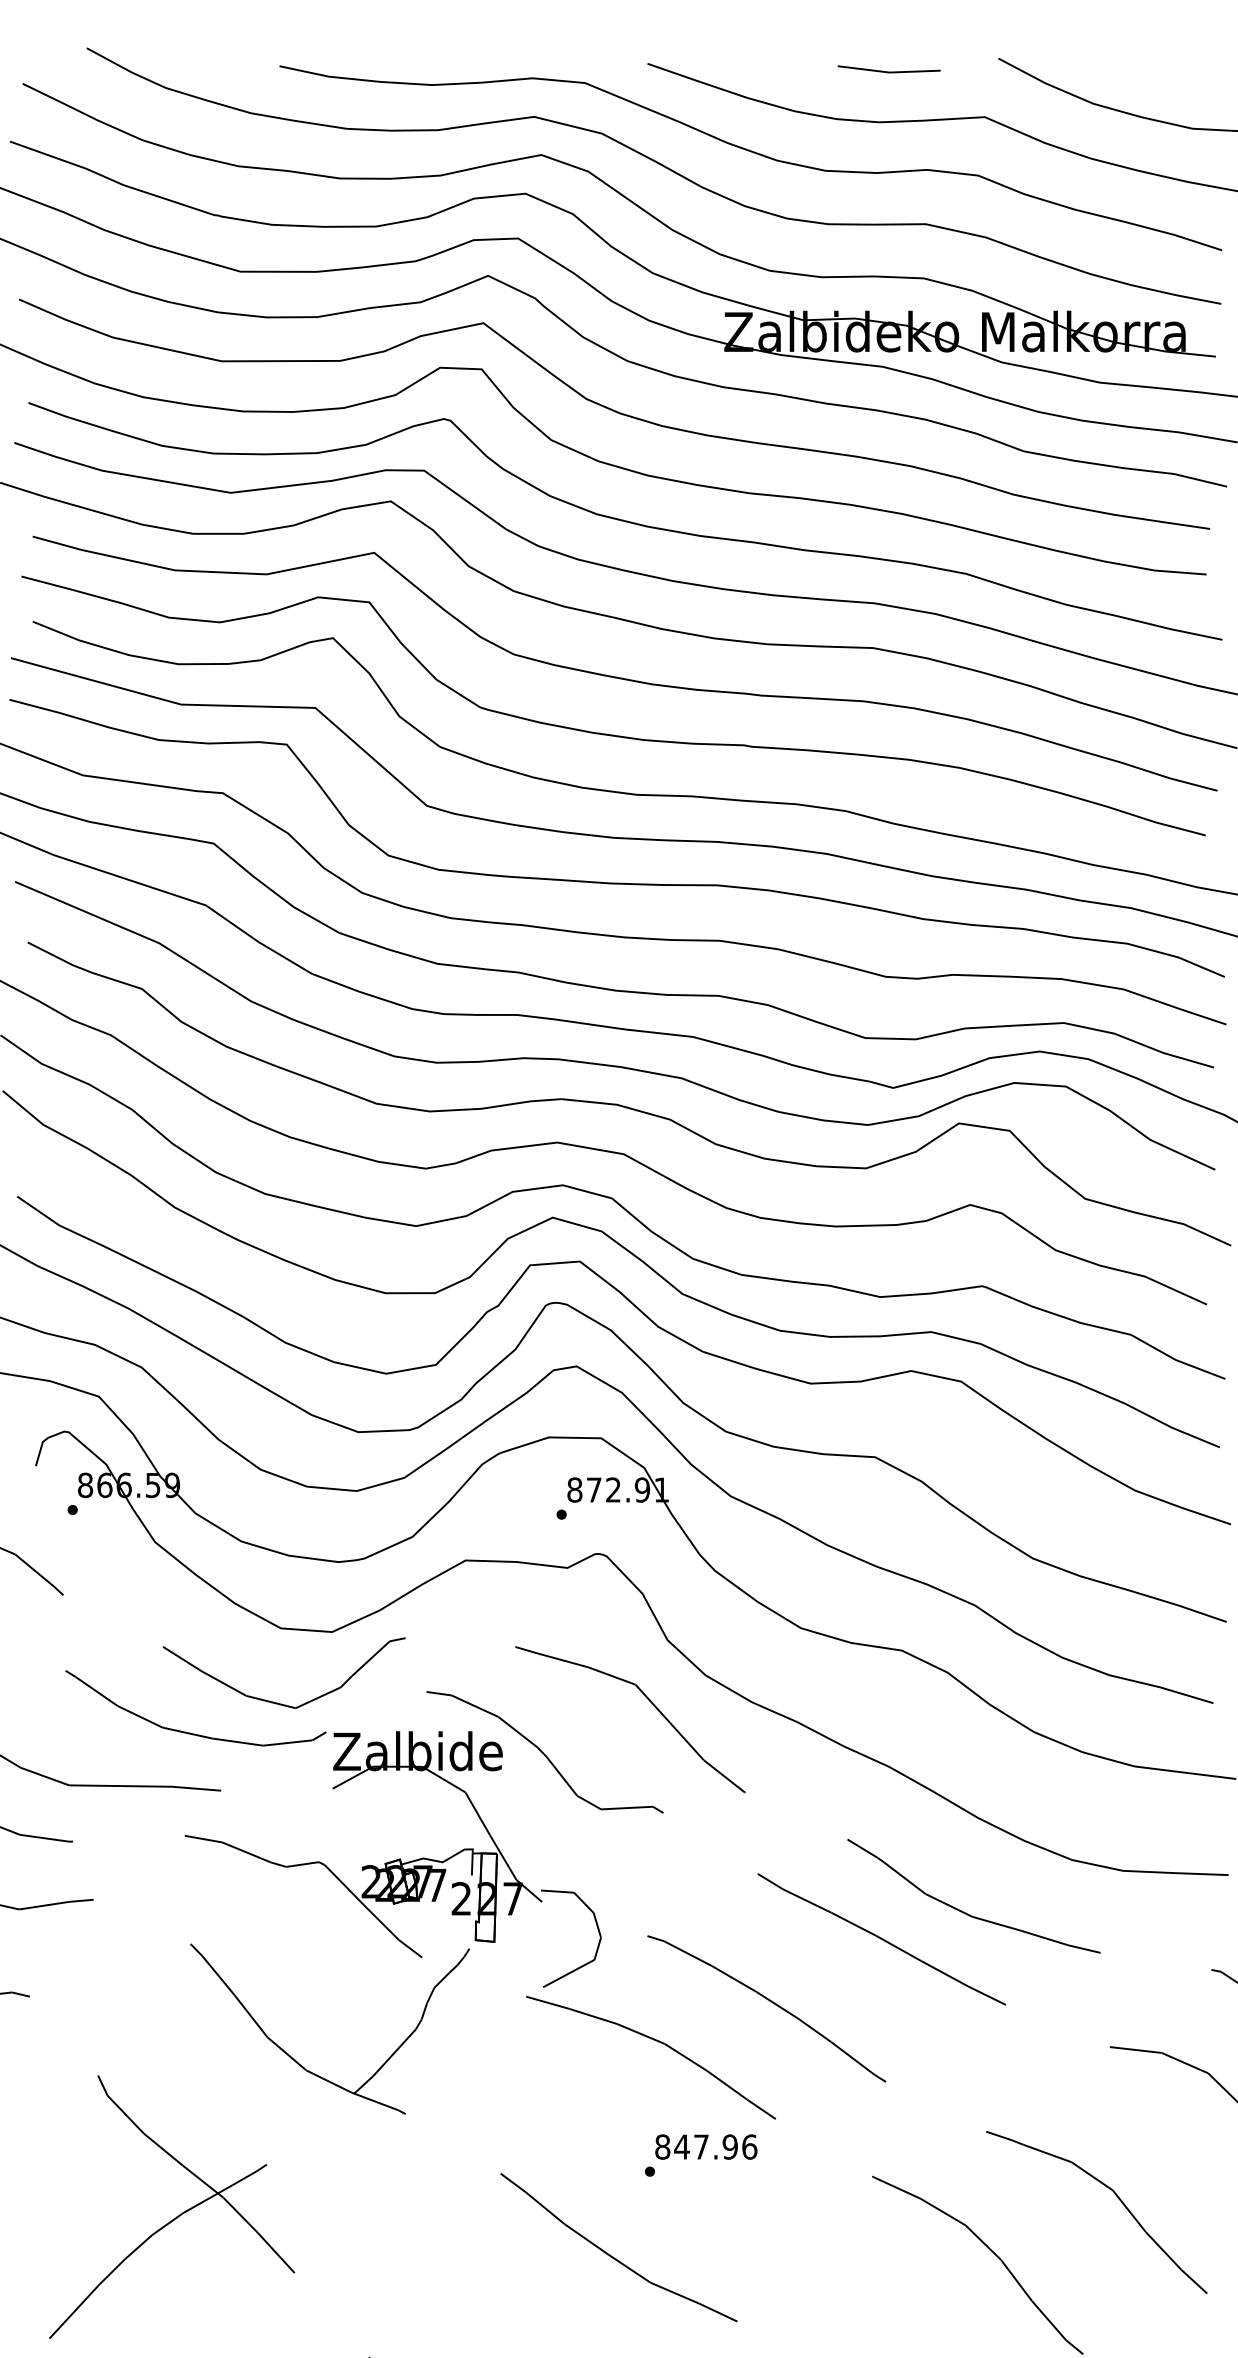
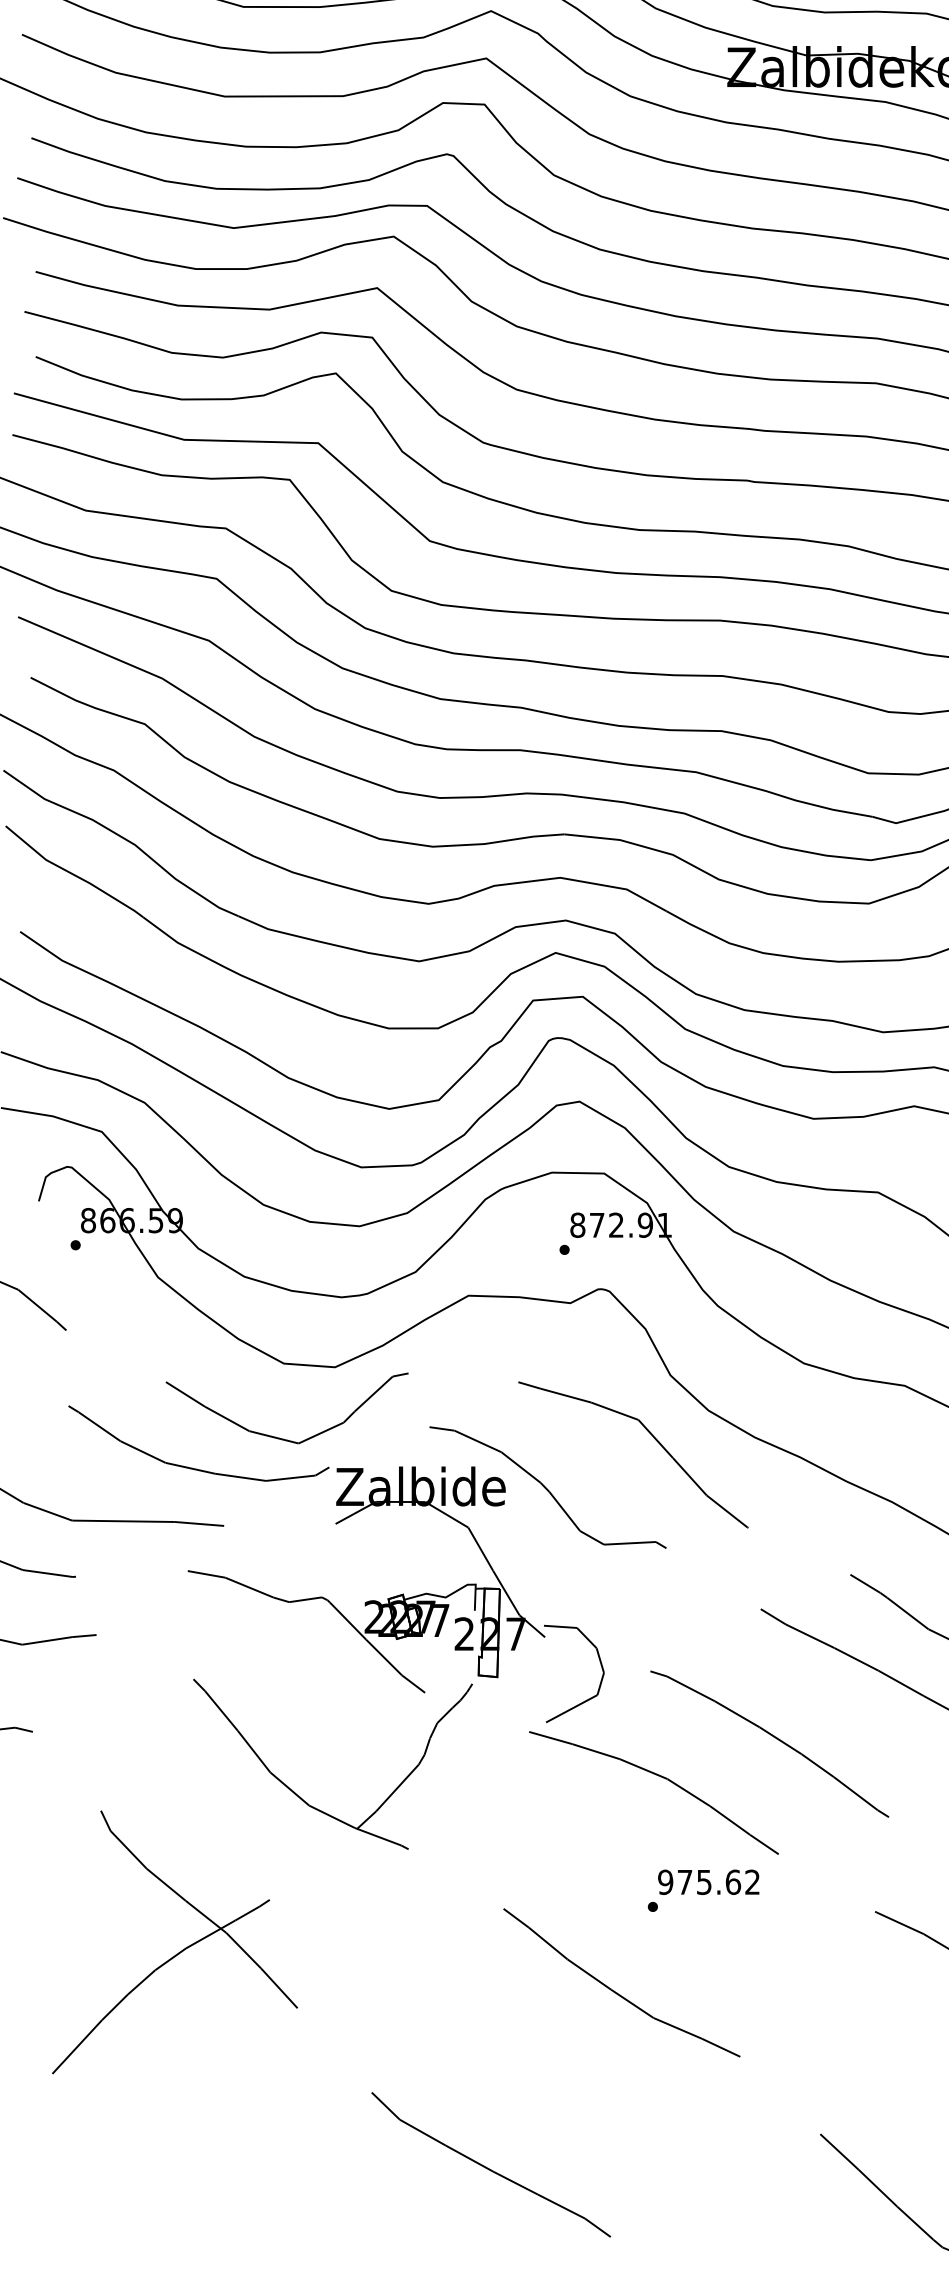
text: (706, 2146) -> (709, 1881), 847.96 -> 975.62

